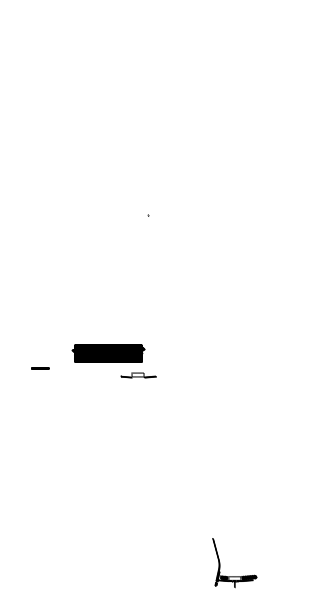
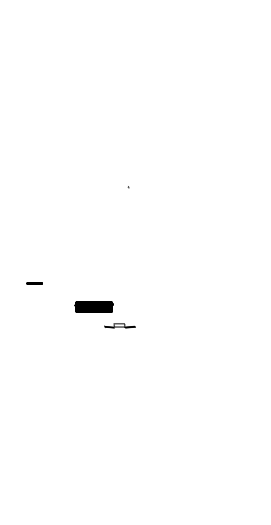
part: (108, 353) -> (93, 306), size x0.6
line: (40, 368) -> (34, 283), moved
part: (234, 576) -> (203, 500), removed

